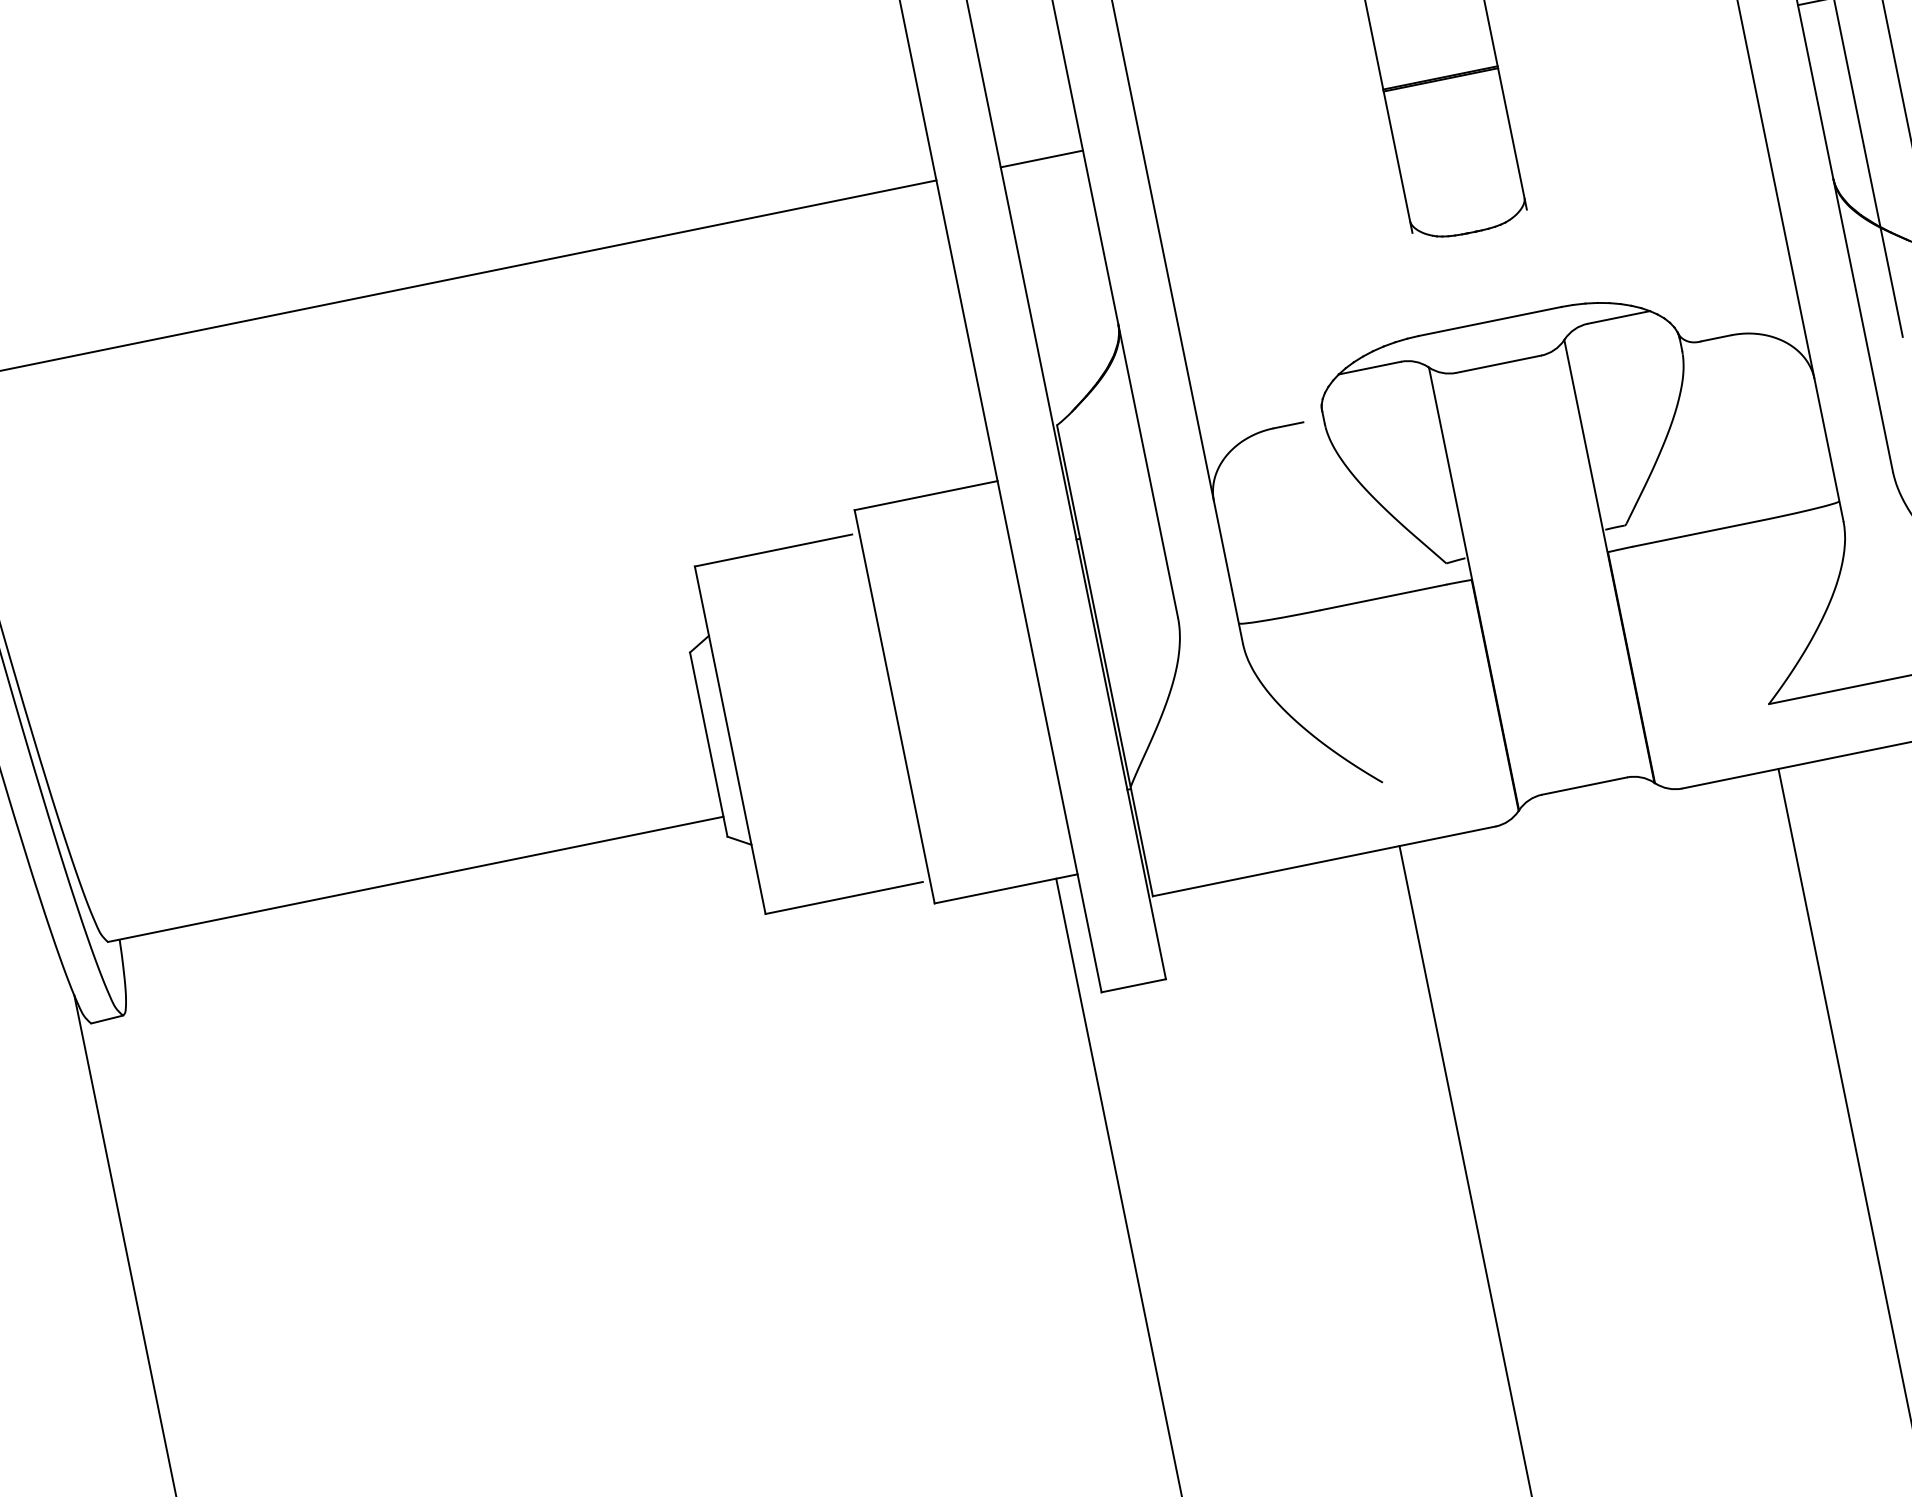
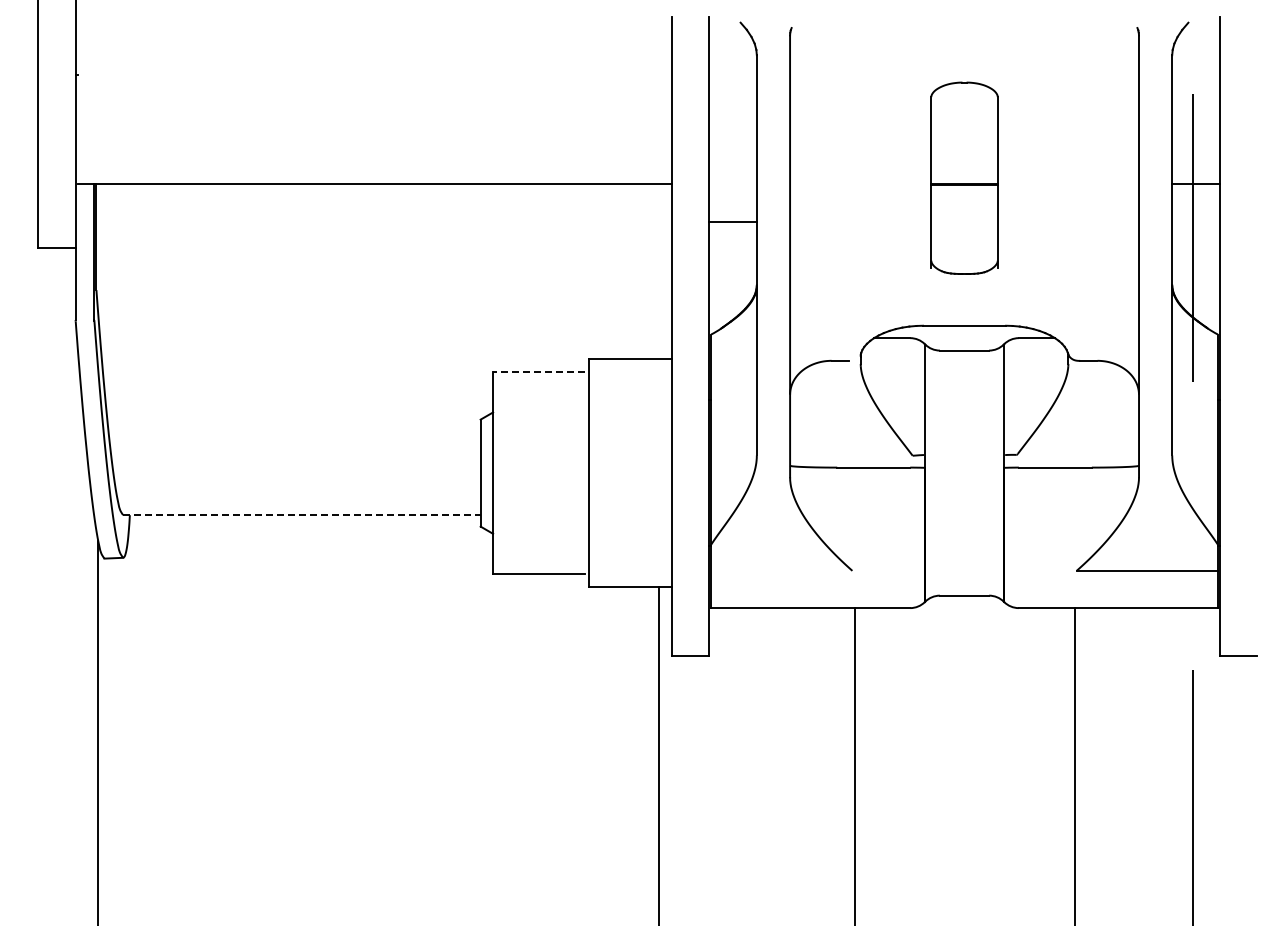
line: (1041, 159) -> (732, 222), moved
line: (773, 551) -> (538, 372), solid -> dashed
line: (415, 880) -> (301, 515), solid -> dashed

